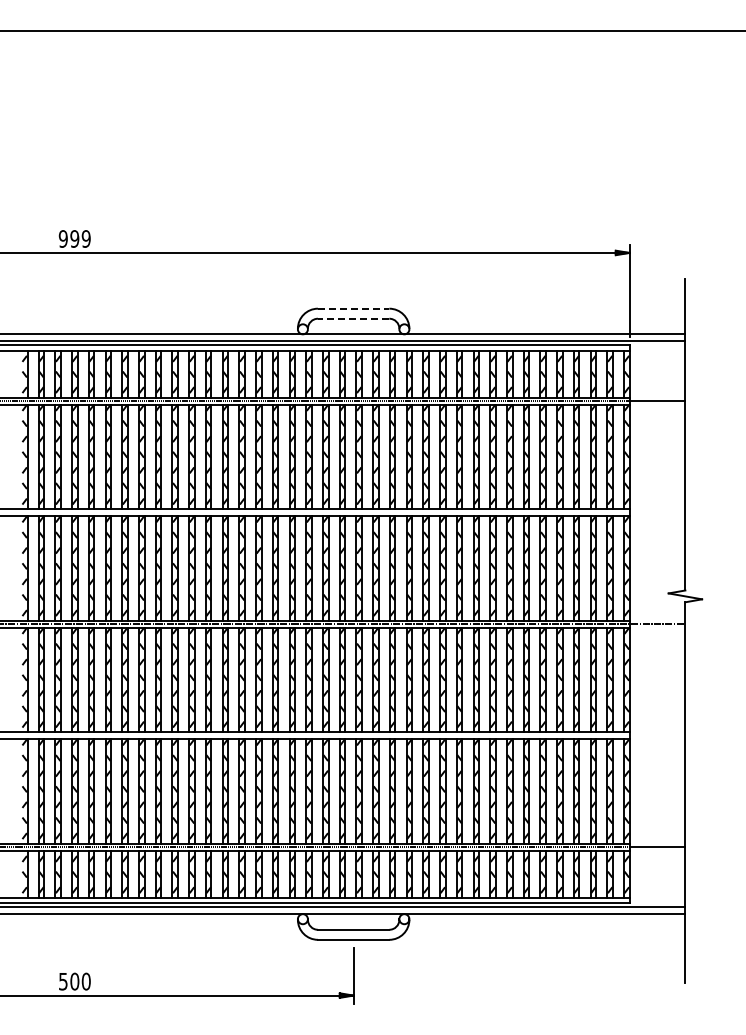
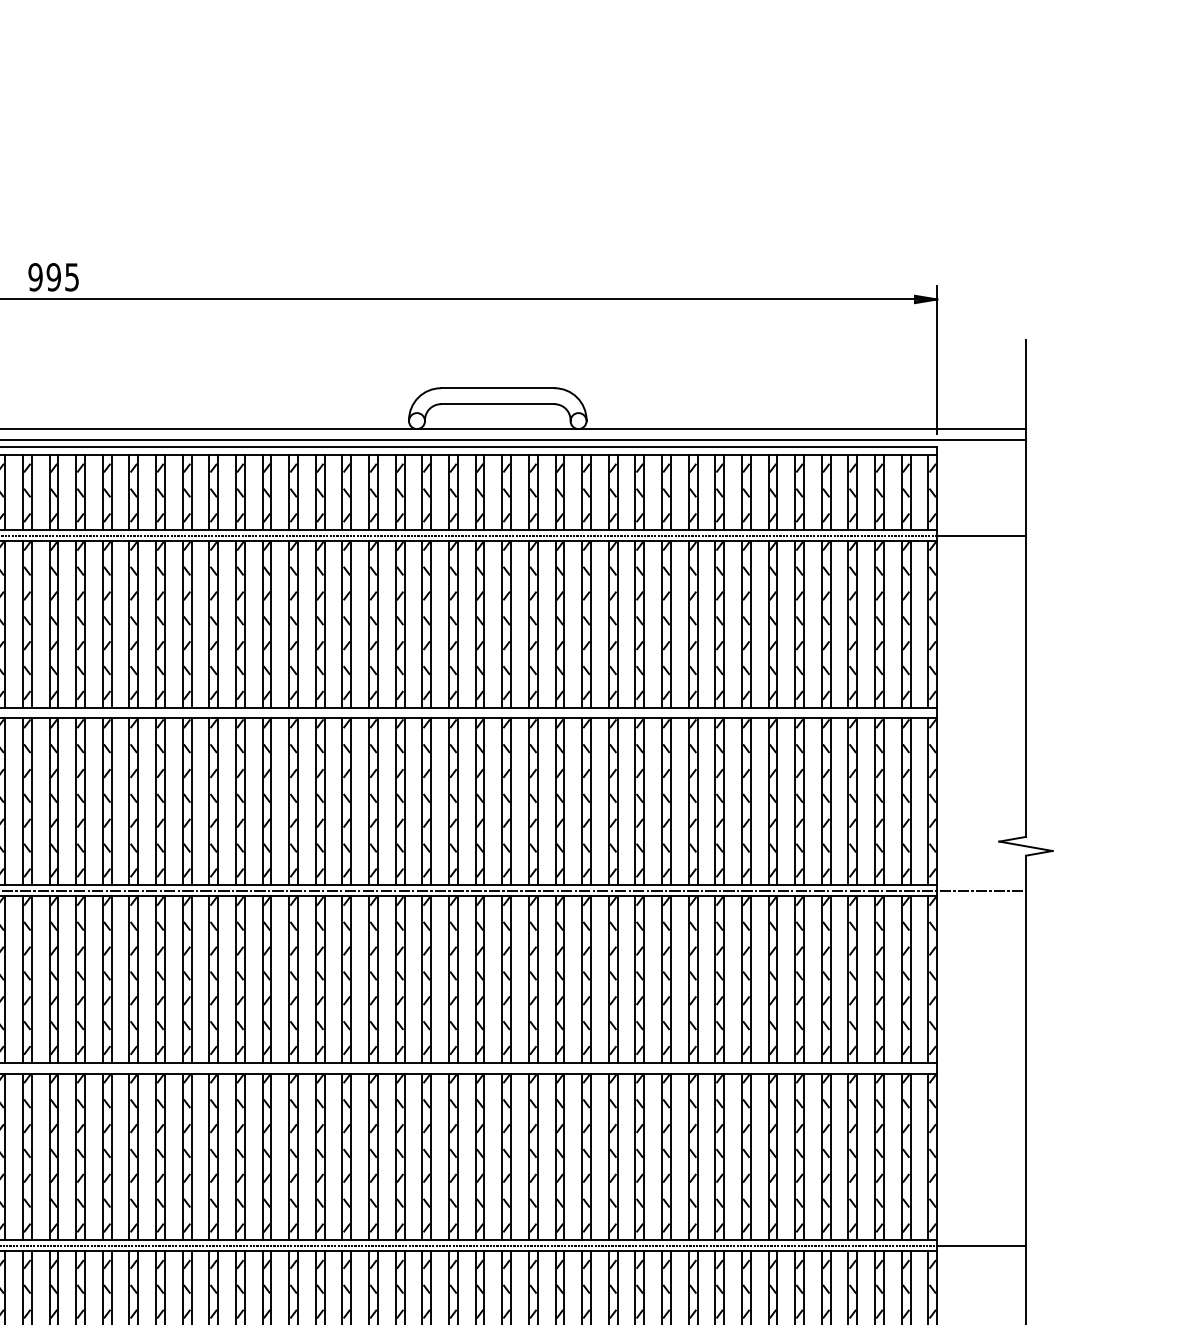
text: (85, 238) -> (70, 276), 999 -> 995
line: (353, 308) -> (497, 387), dashed -> solid
line: (353, 318) -> (497, 403), dashed -> solid

